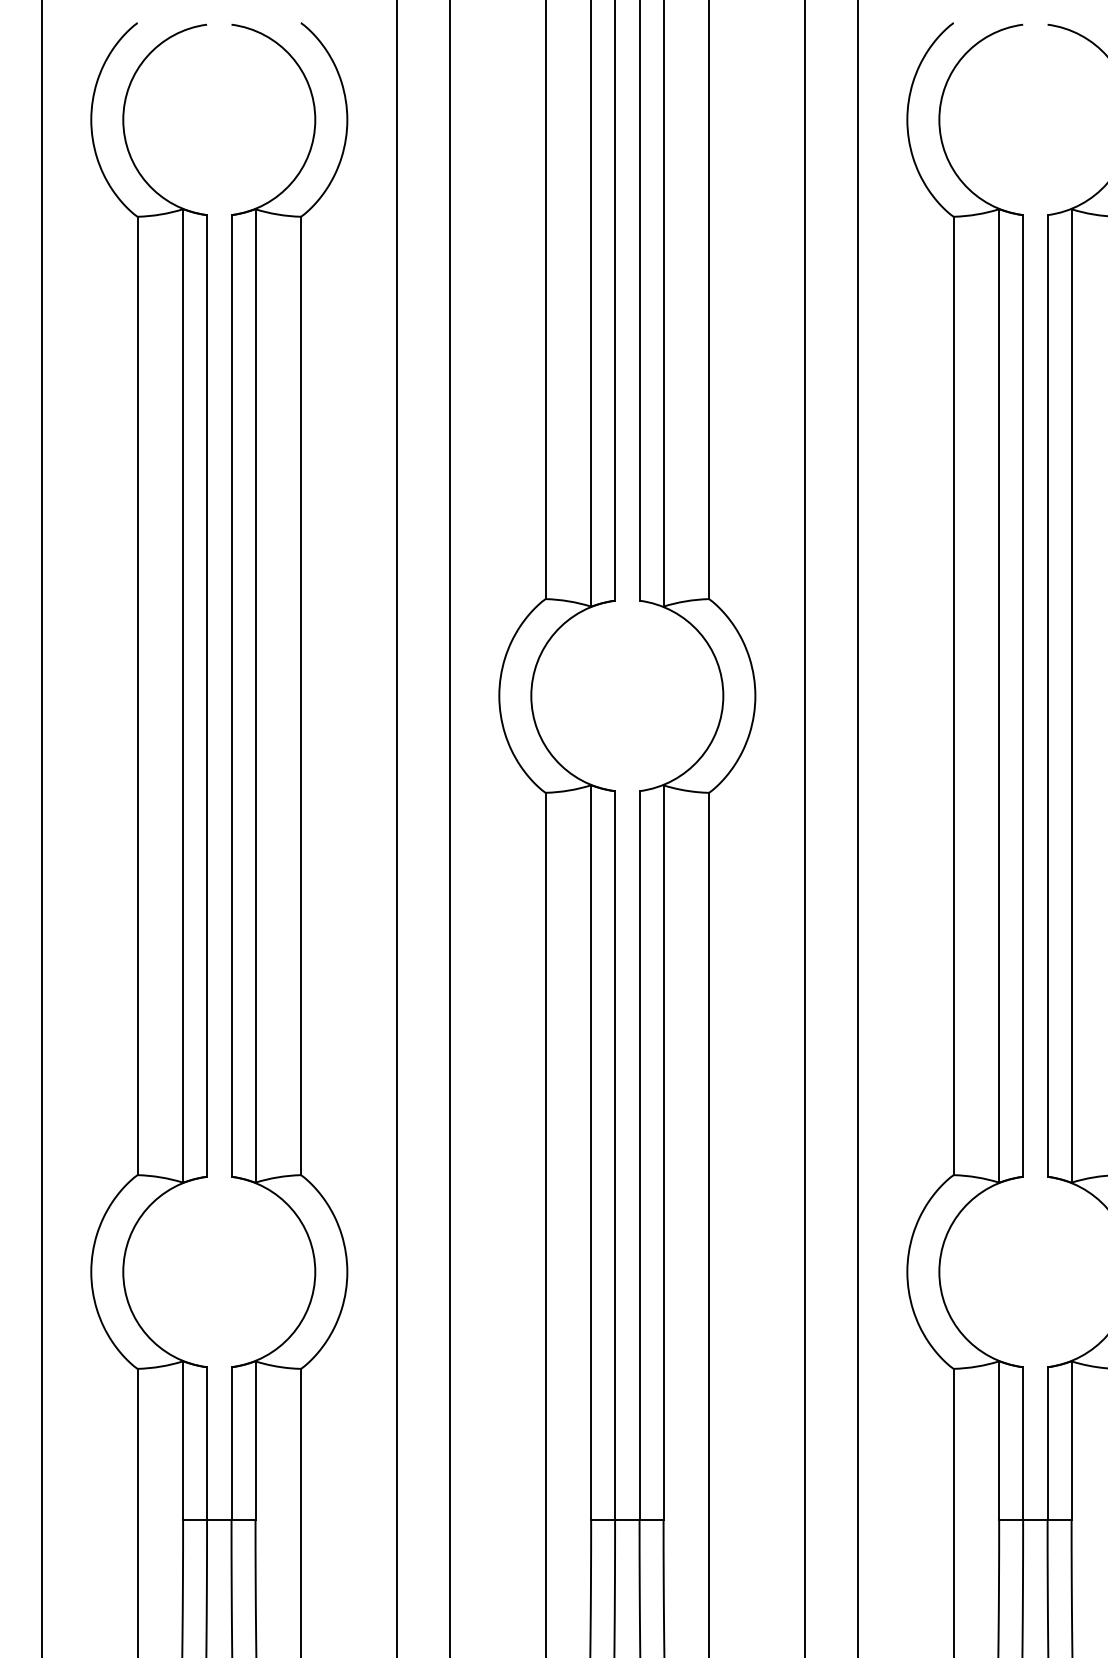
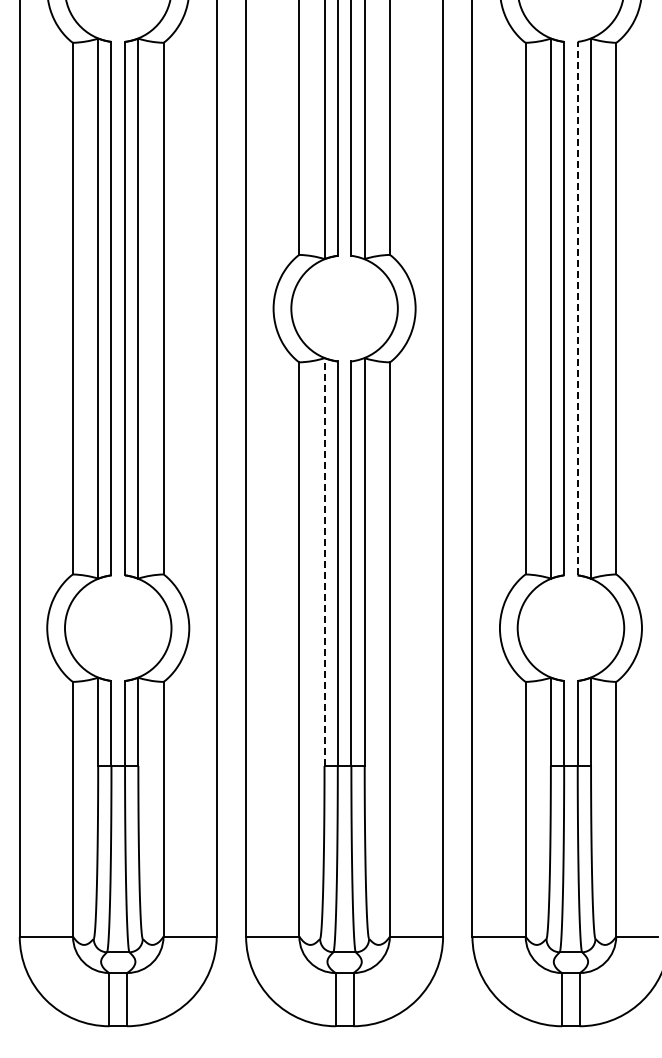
line: (1047, 695) -> (577, 308), solid -> dashed
line: (591, 1153) -> (324, 562), solid -> dashed

